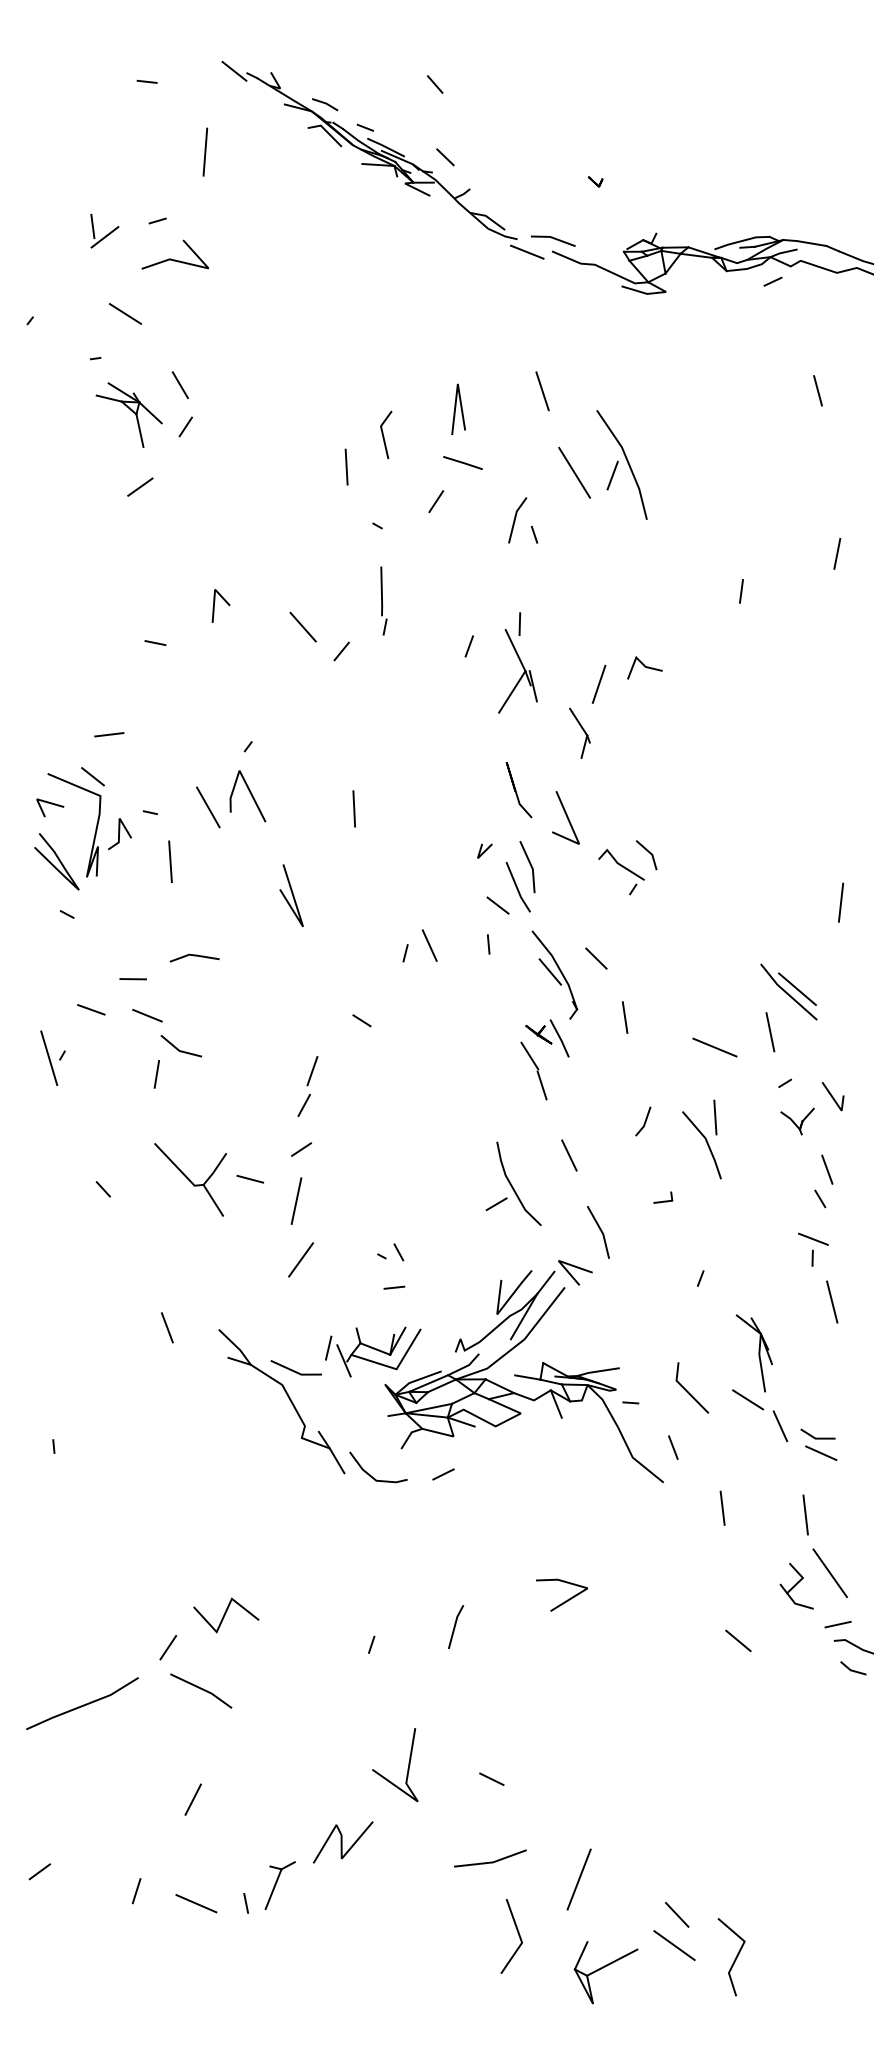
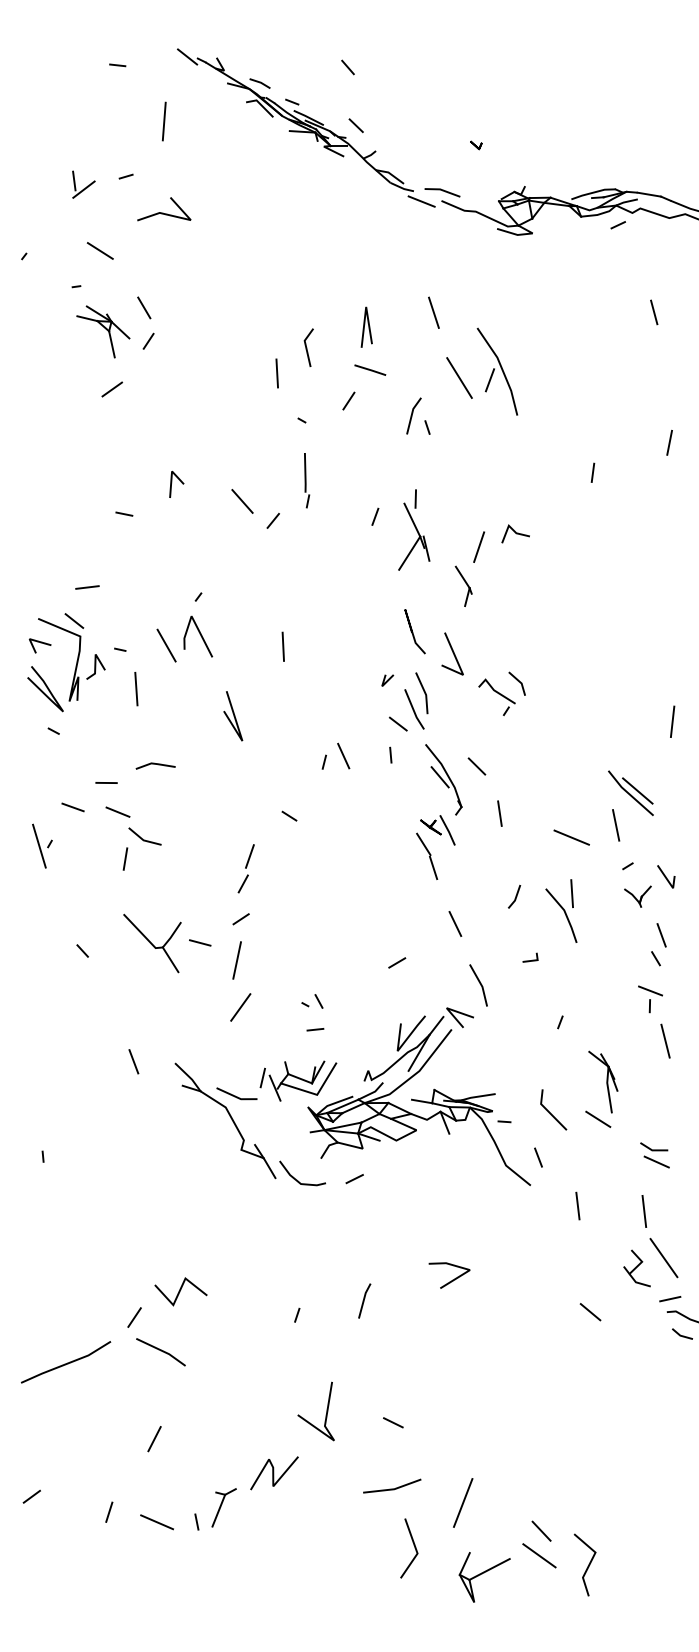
line: (175, 259) -> (164, 213), moved
line: (512, 1185) -> (409, 947), removed
line: (780, 1426) -> (624, 1140), removed

